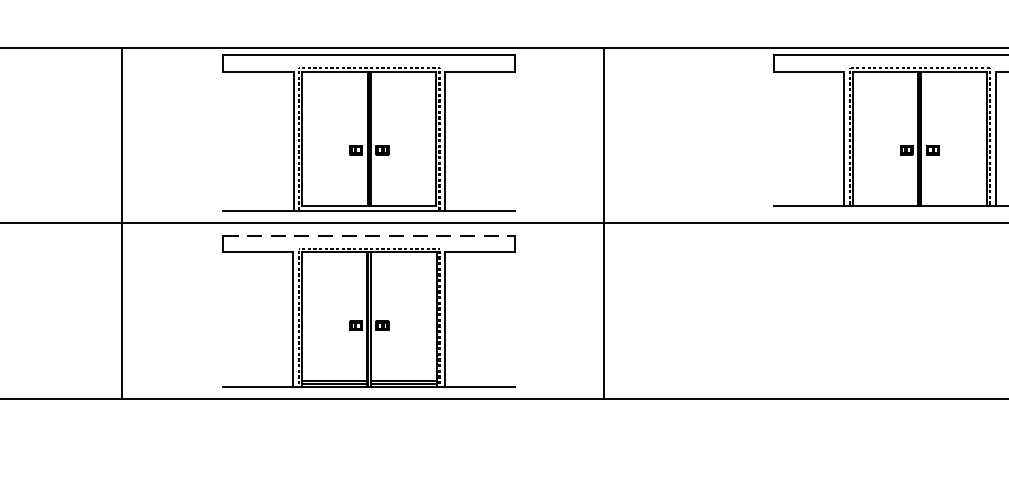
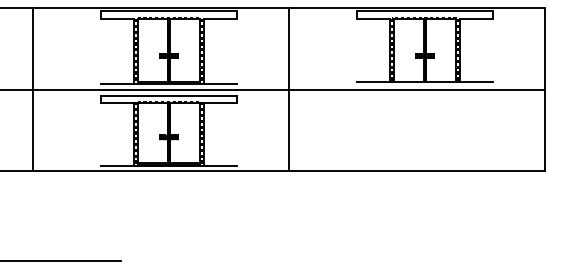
line: (121, 222) -> (32, 89), moved
line: (604, 222) -> (289, 89), moved
line: (368, 235) -> (168, 95), dashed -> solid

